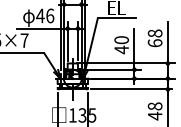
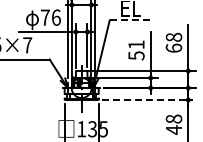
text: (40, 15) -> (45, 17), 46 -> 76
line: (117, 18) -> (131, 20), solid -> dashed
text: (121, 45) -> (136, 50), 40 -> 51
line: (131, 89) -> (147, 100), solid -> dashed

